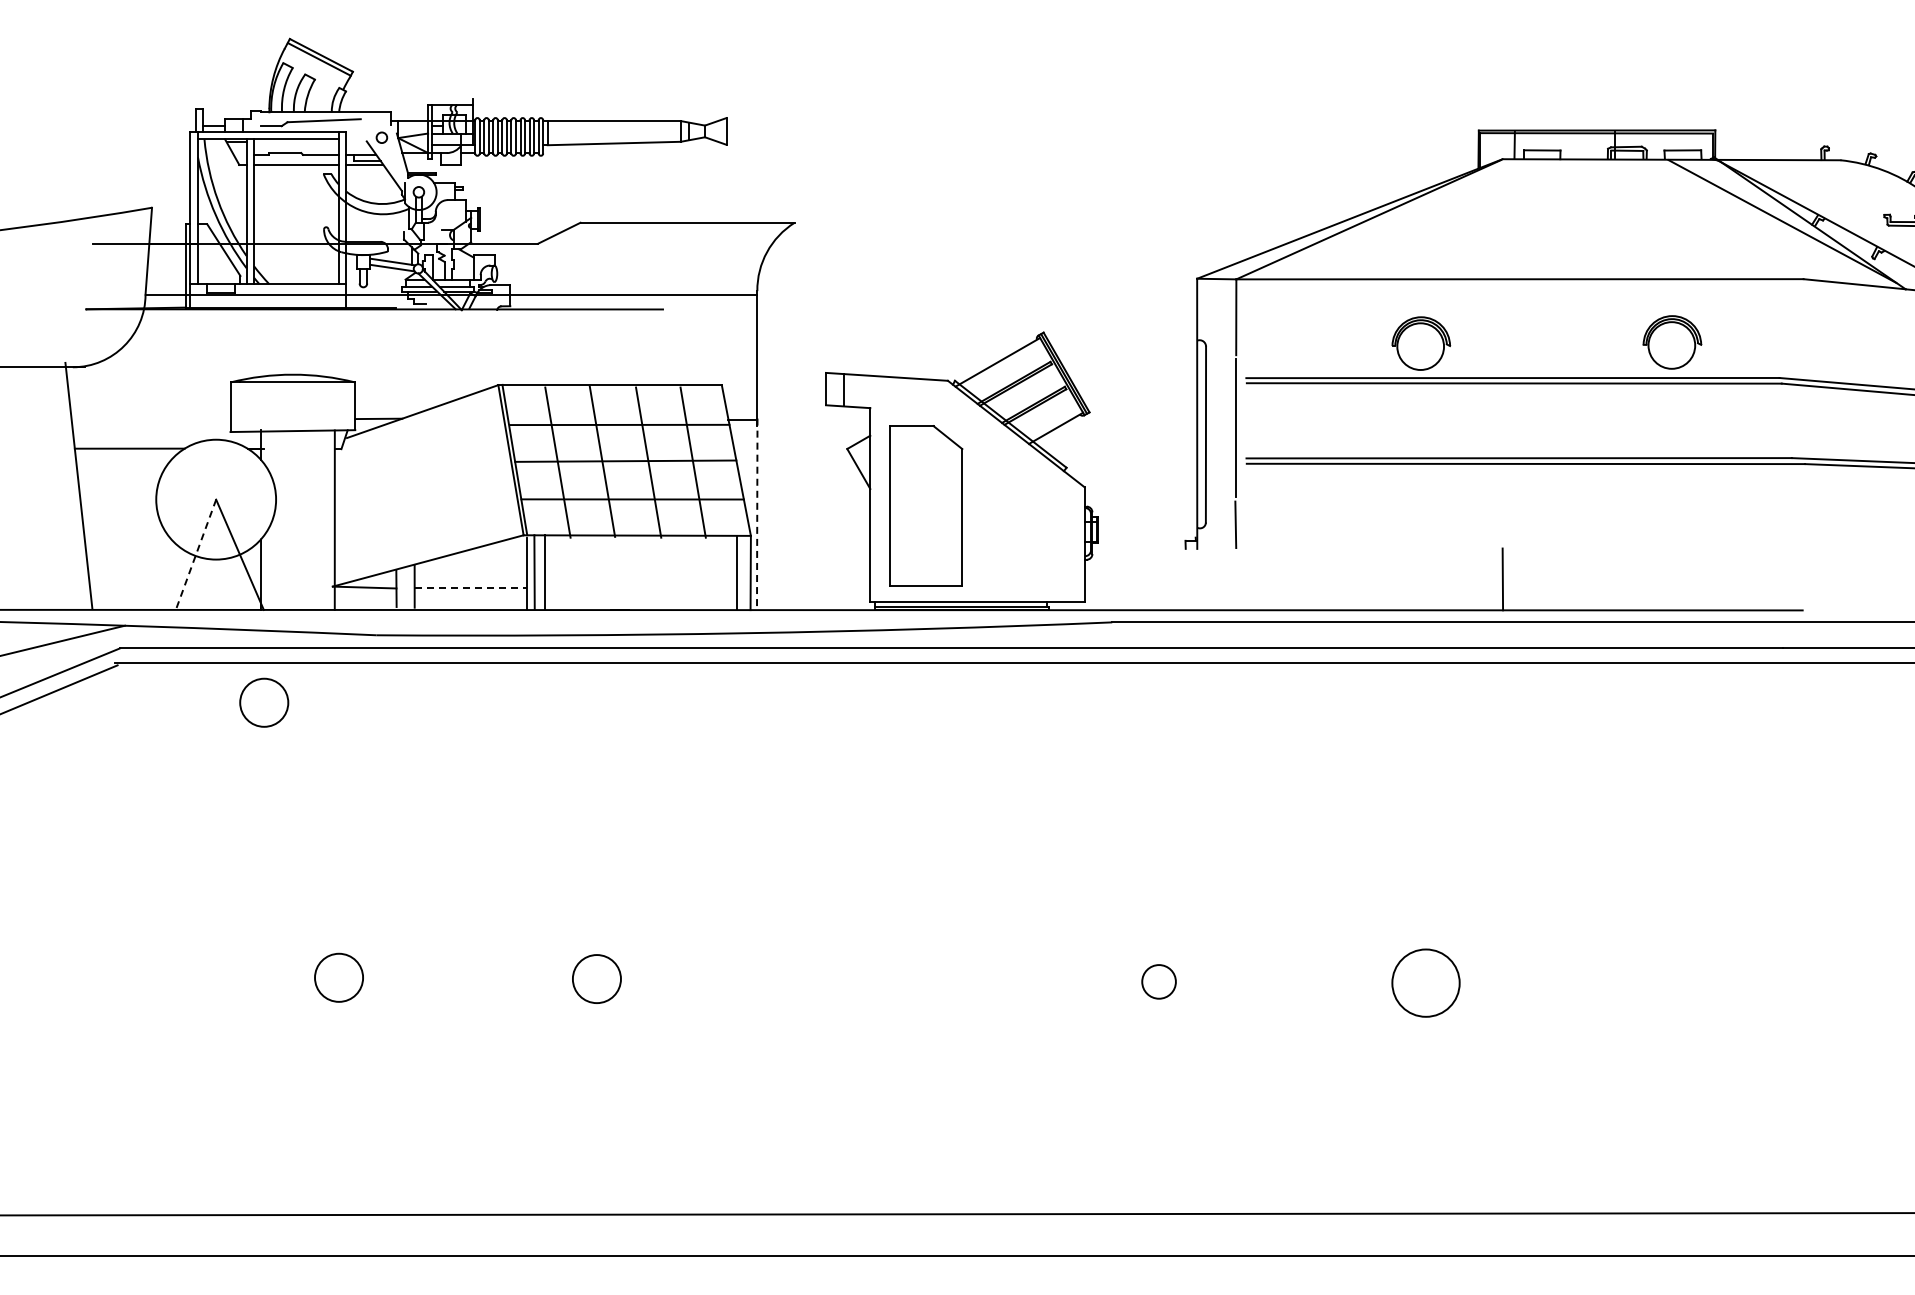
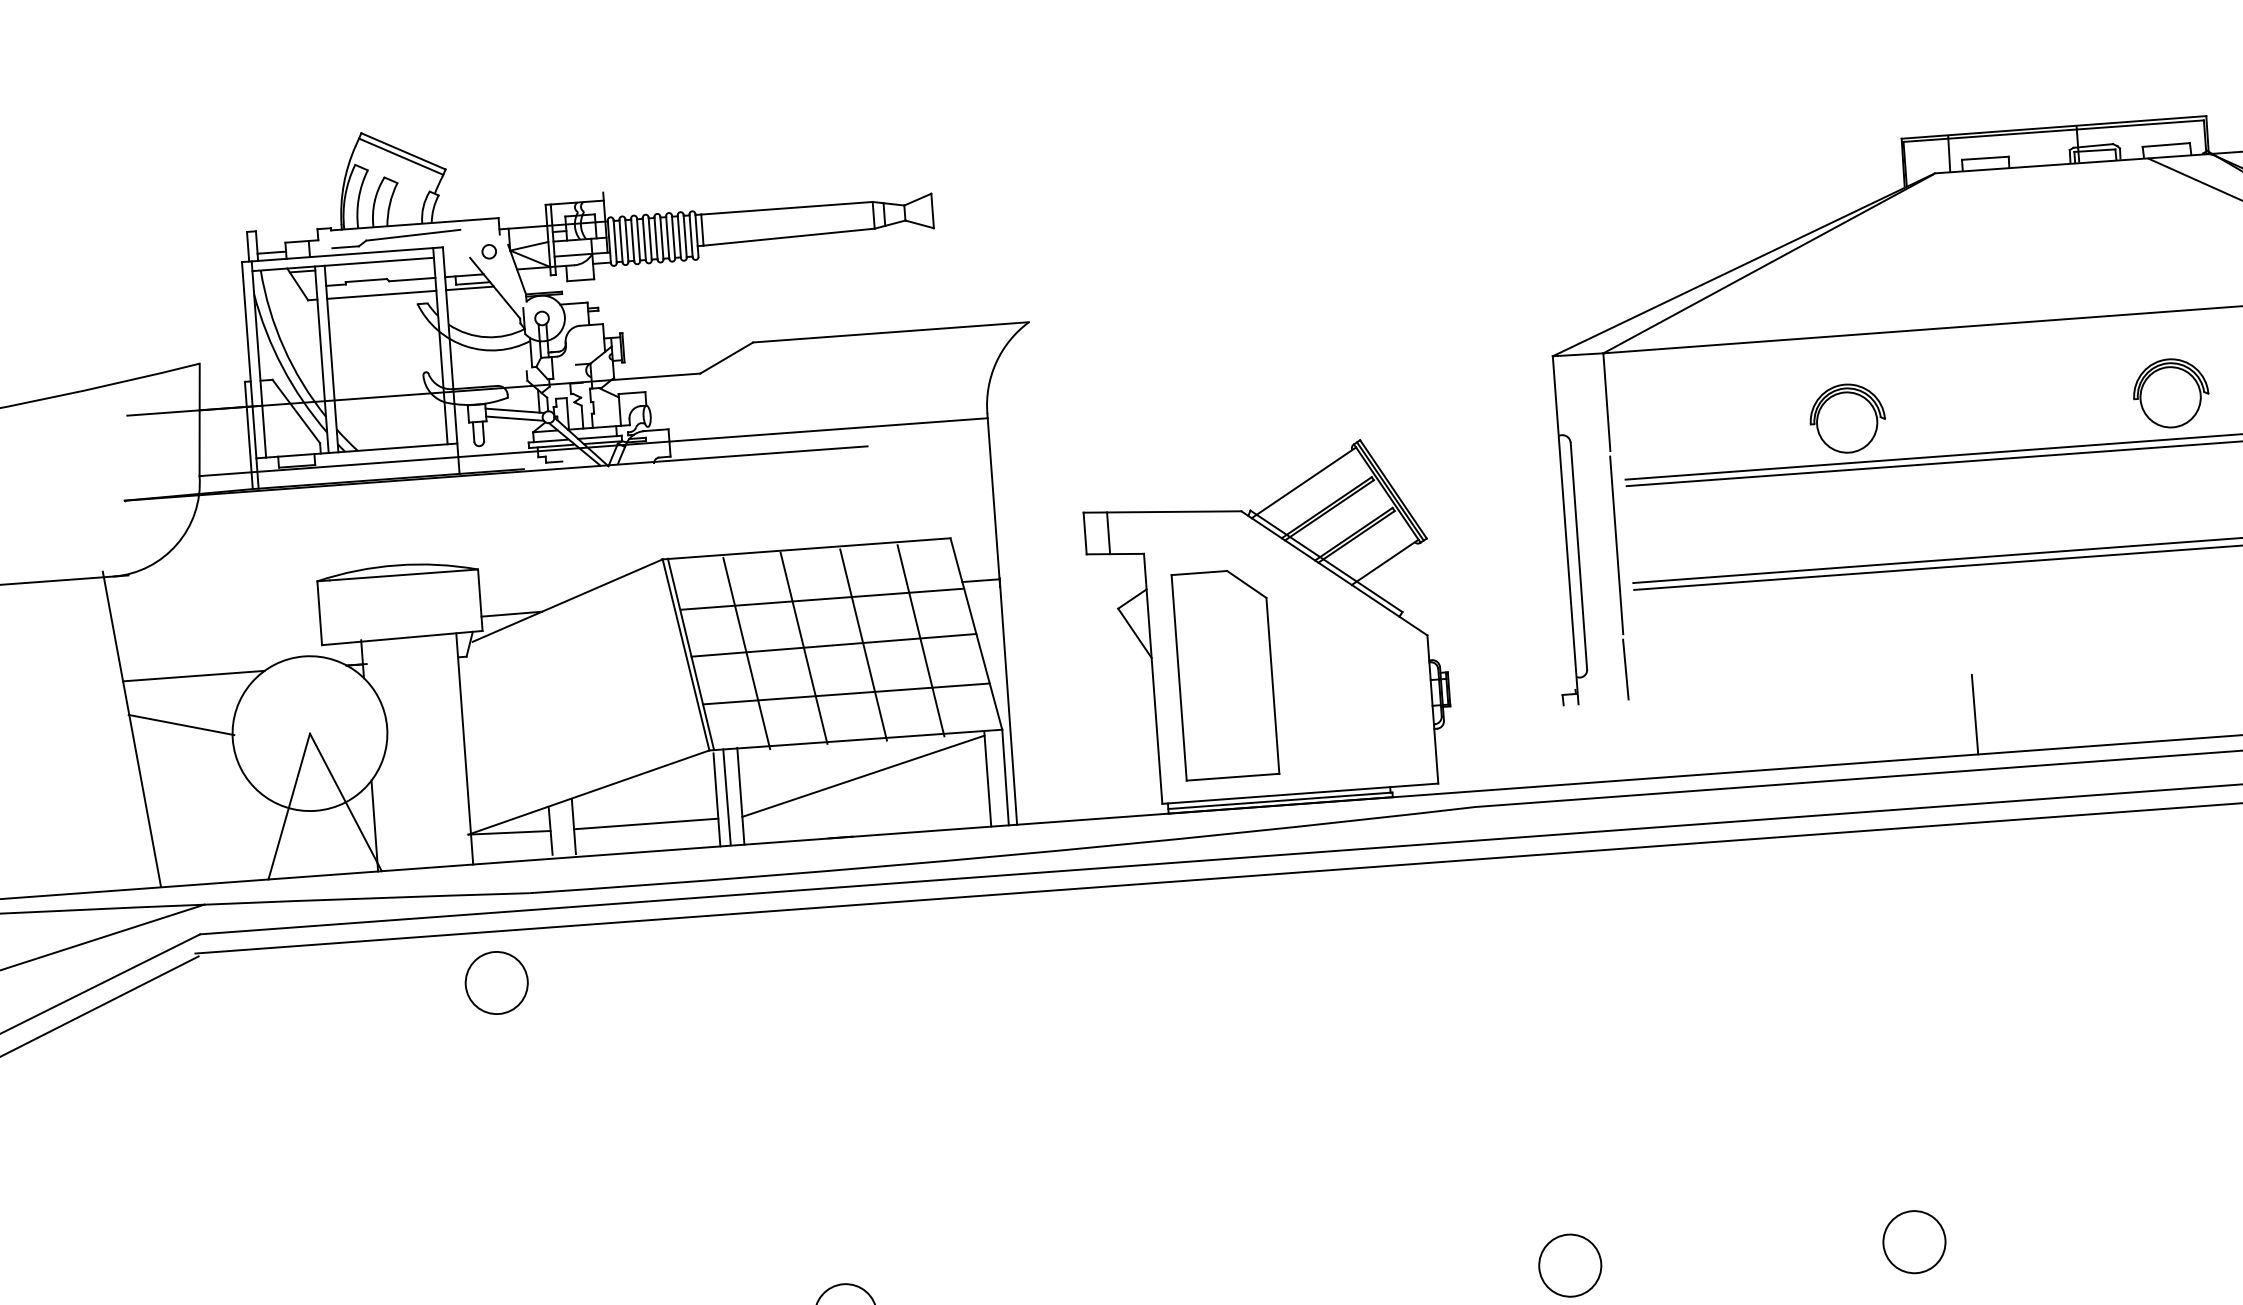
line: (117, 485) -> (181, 724), added
line: (757, 514) -> (1008, 701), dashed -> solid
line: (196, 554) -> (289, 806), dashed -> solid
line: (640, 563) -> (862, 775), added
line: (471, 588) -> (647, 823), dashed -> solid
circle: (264, 702) -> (497, 982), moved
circle: (1159, 981) -> (1570, 1265), size x1.43
circle: (1426, 983) -> (1914, 1242), size x0.71

